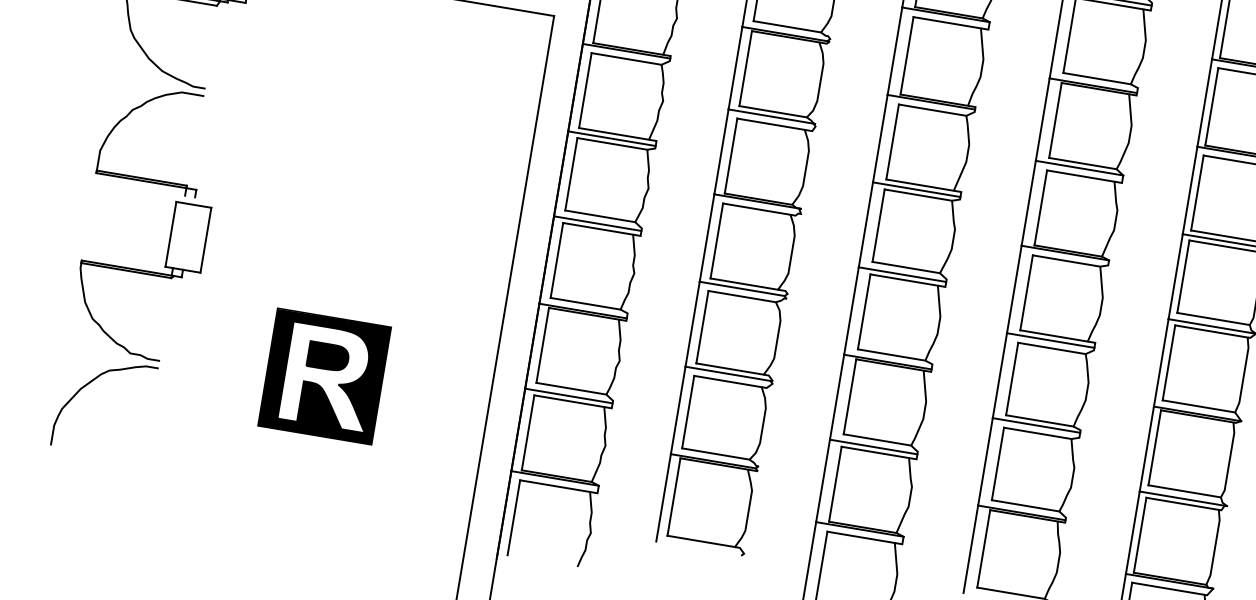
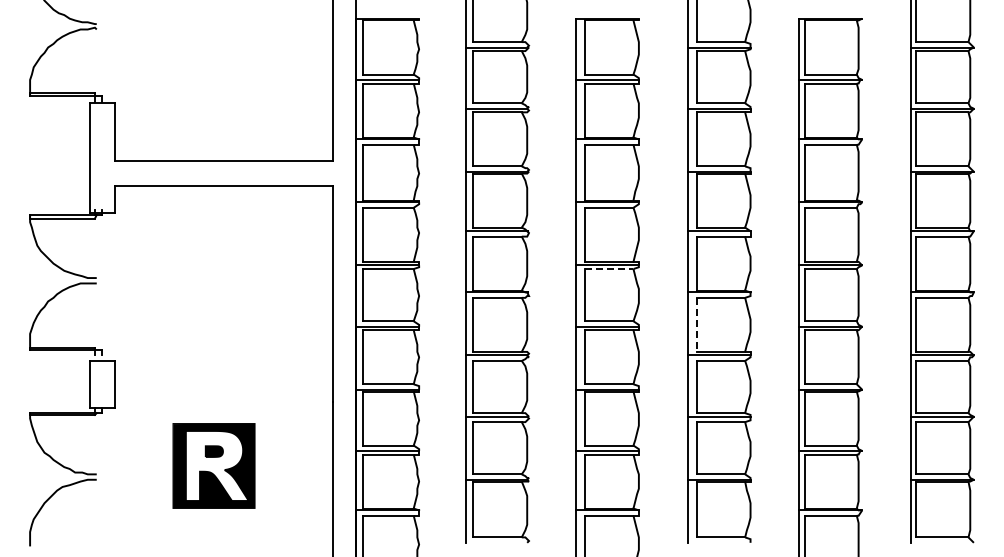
line: (918, 195) -> (609, 269), solid -> dashed
line: (1026, 293) -> (696, 325), solid -> dashed
part: (328, 356) -> (214, 451), size x0.6

